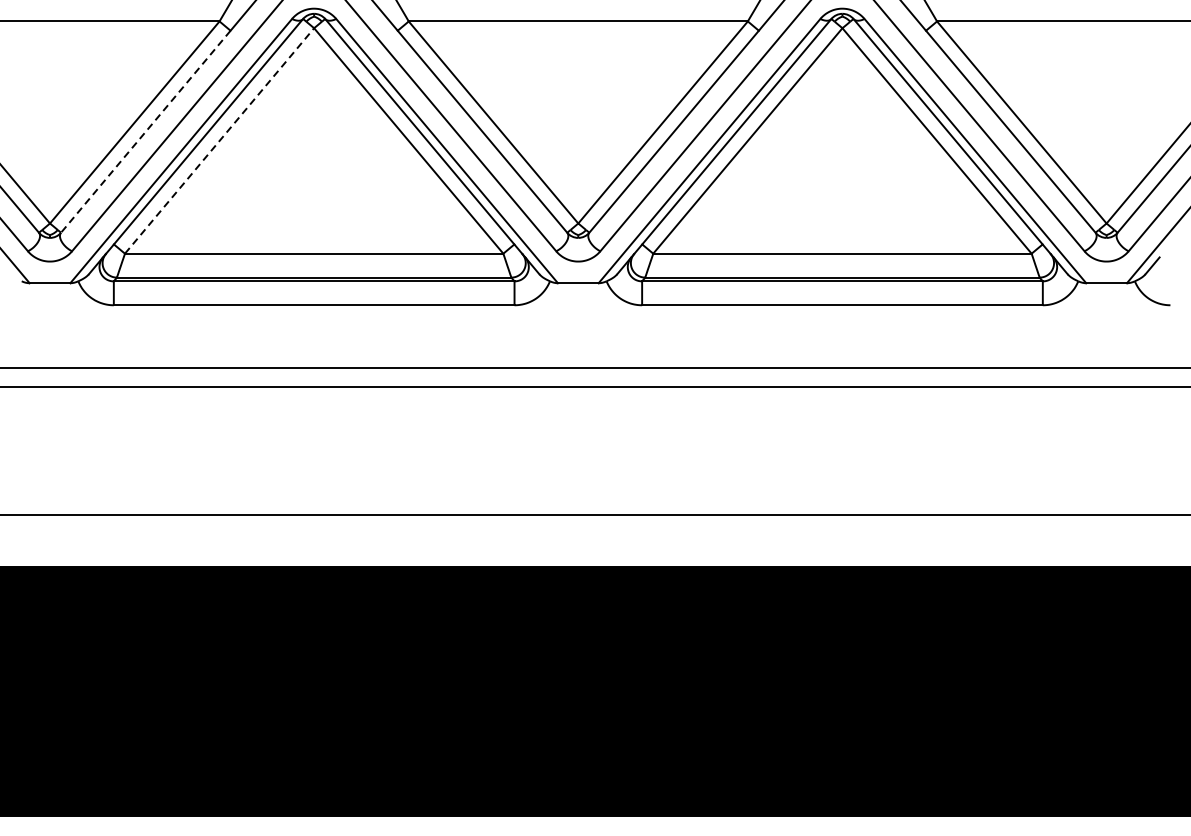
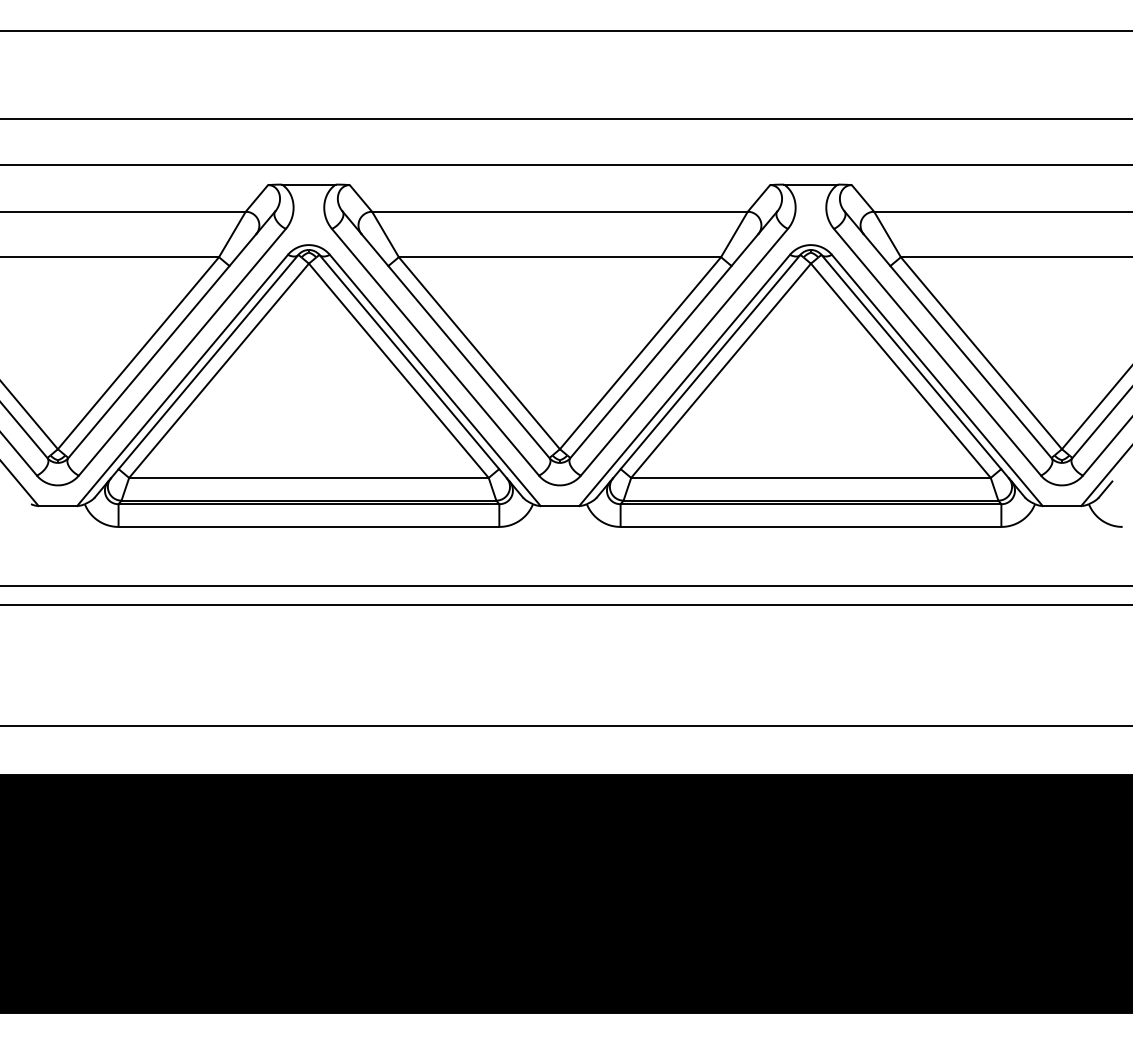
line: (145, 132) -> (148, 362), dashed -> solid
line: (220, 140) -> (219, 370), dashed -> solid

